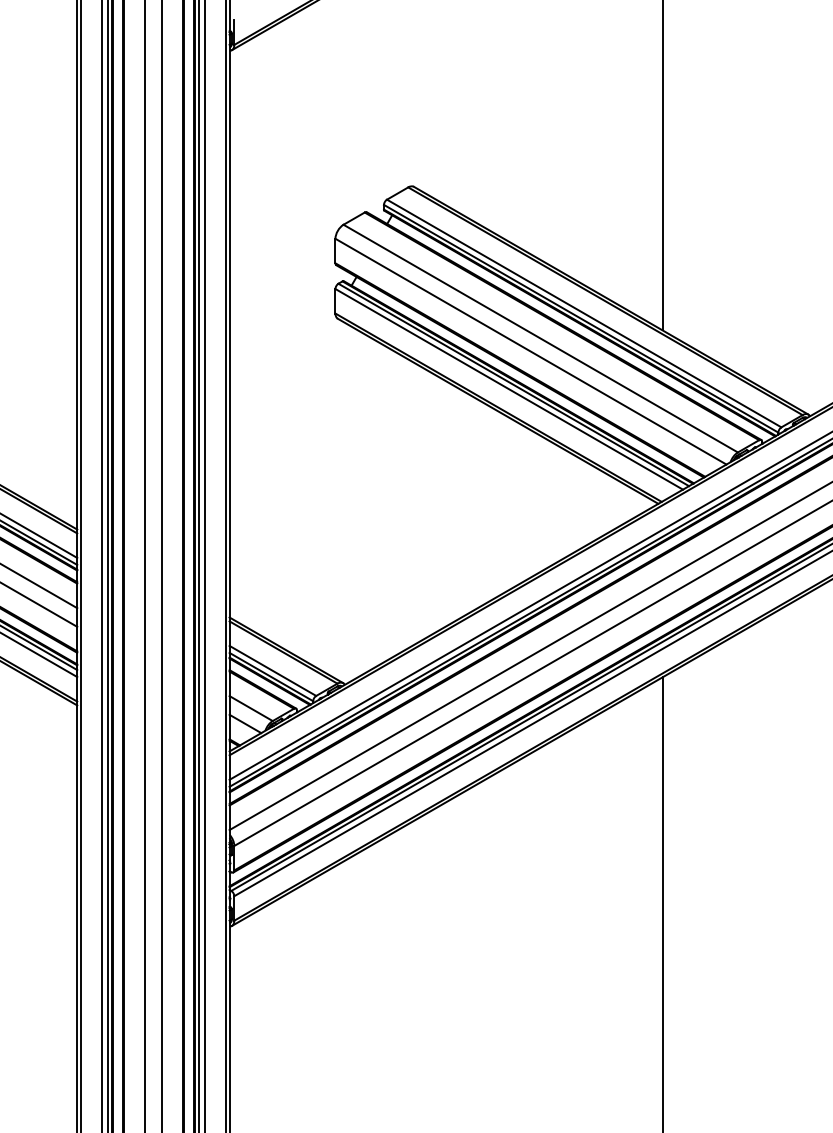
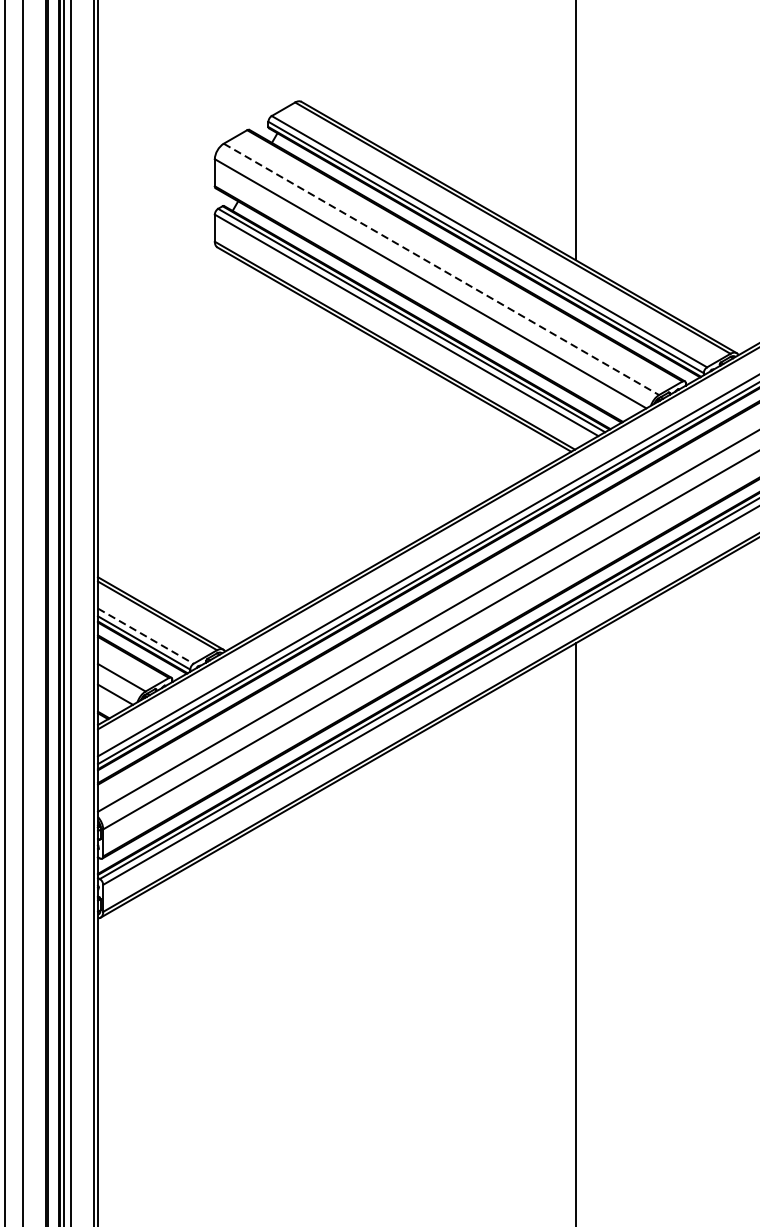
line: (540, 338) -> (441, 269), solid -> dashed
line: (273, 671) -> (146, 636), solid -> dashed

